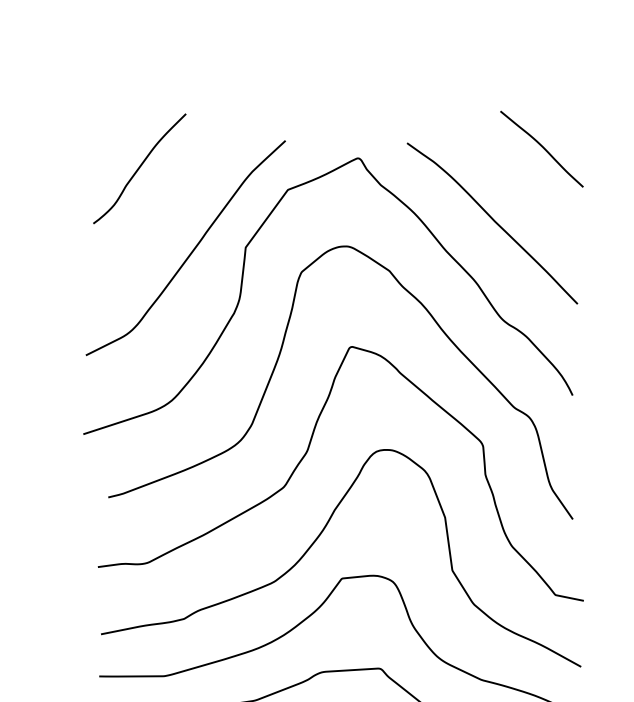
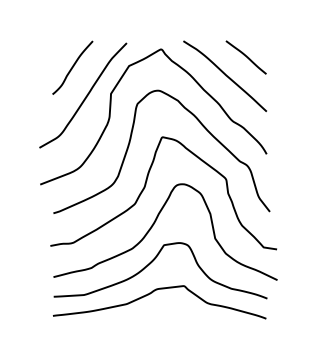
curve: (540, 146) -> (245, 56), moved
curve: (139, 168) -> (72, 67), moved

